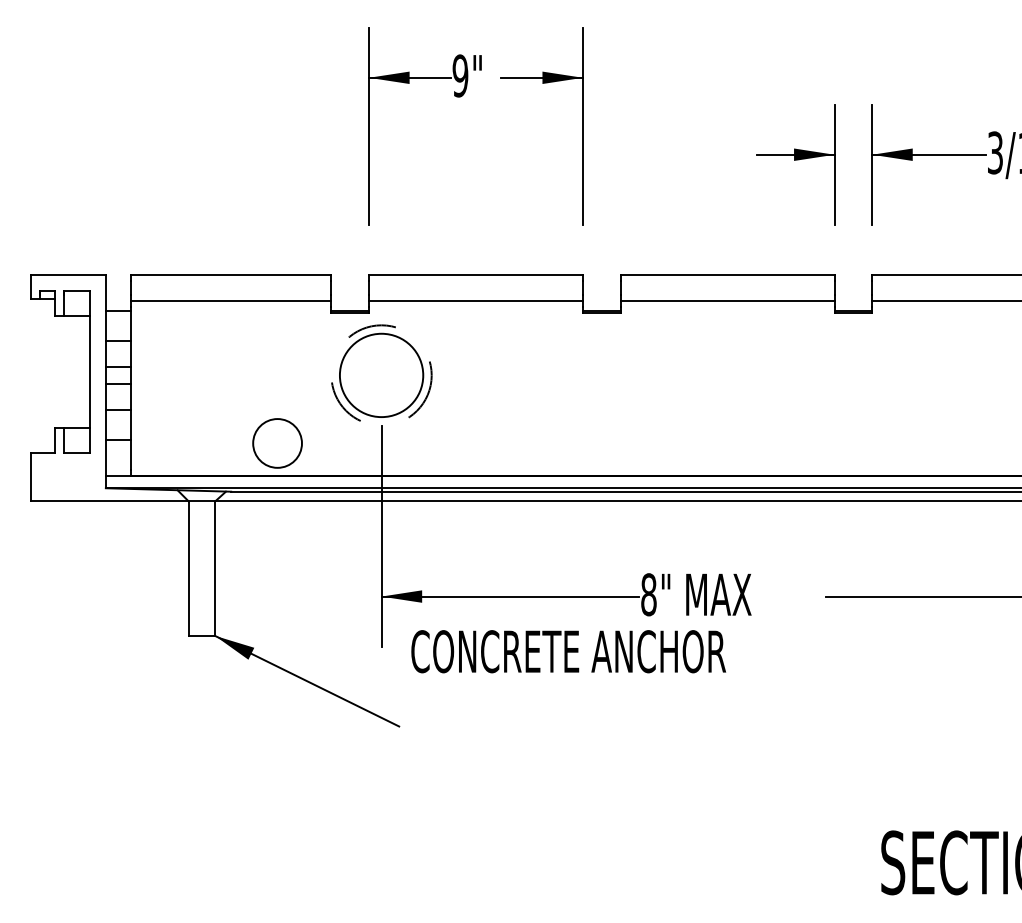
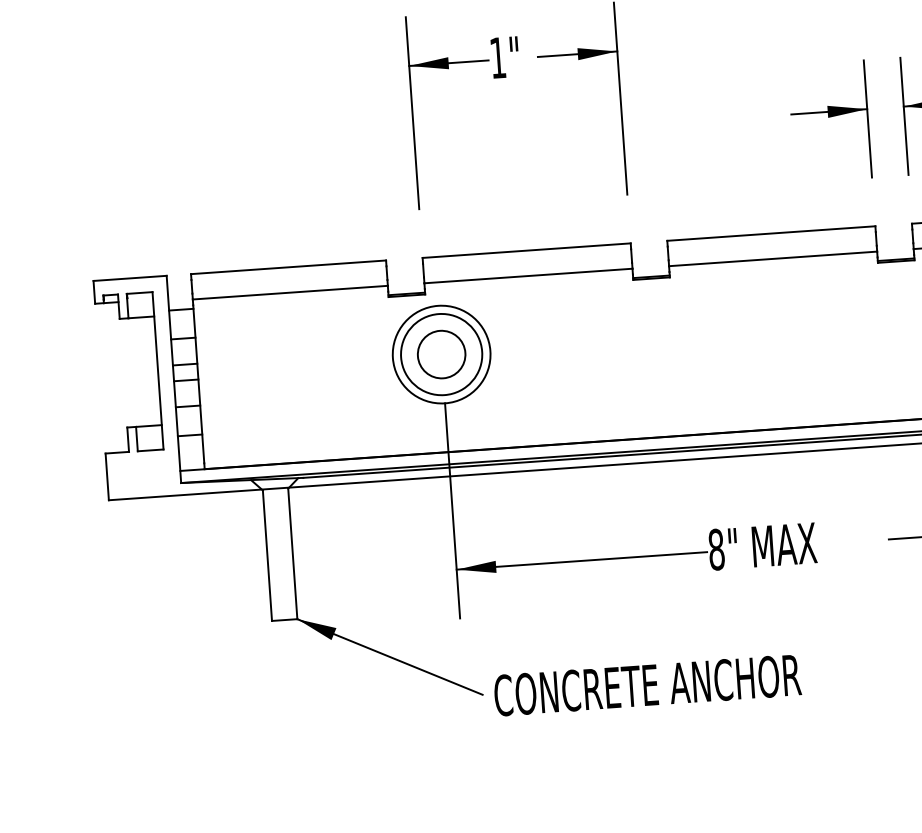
text: (460, 75) -> (498, 57), 9" -> 1"
circle: (381, 375) -> (441, 354), dashed -> solid
circle: (277, 443) -> (441, 354), moved
text: (568, 651) -> (647, 685), moved

